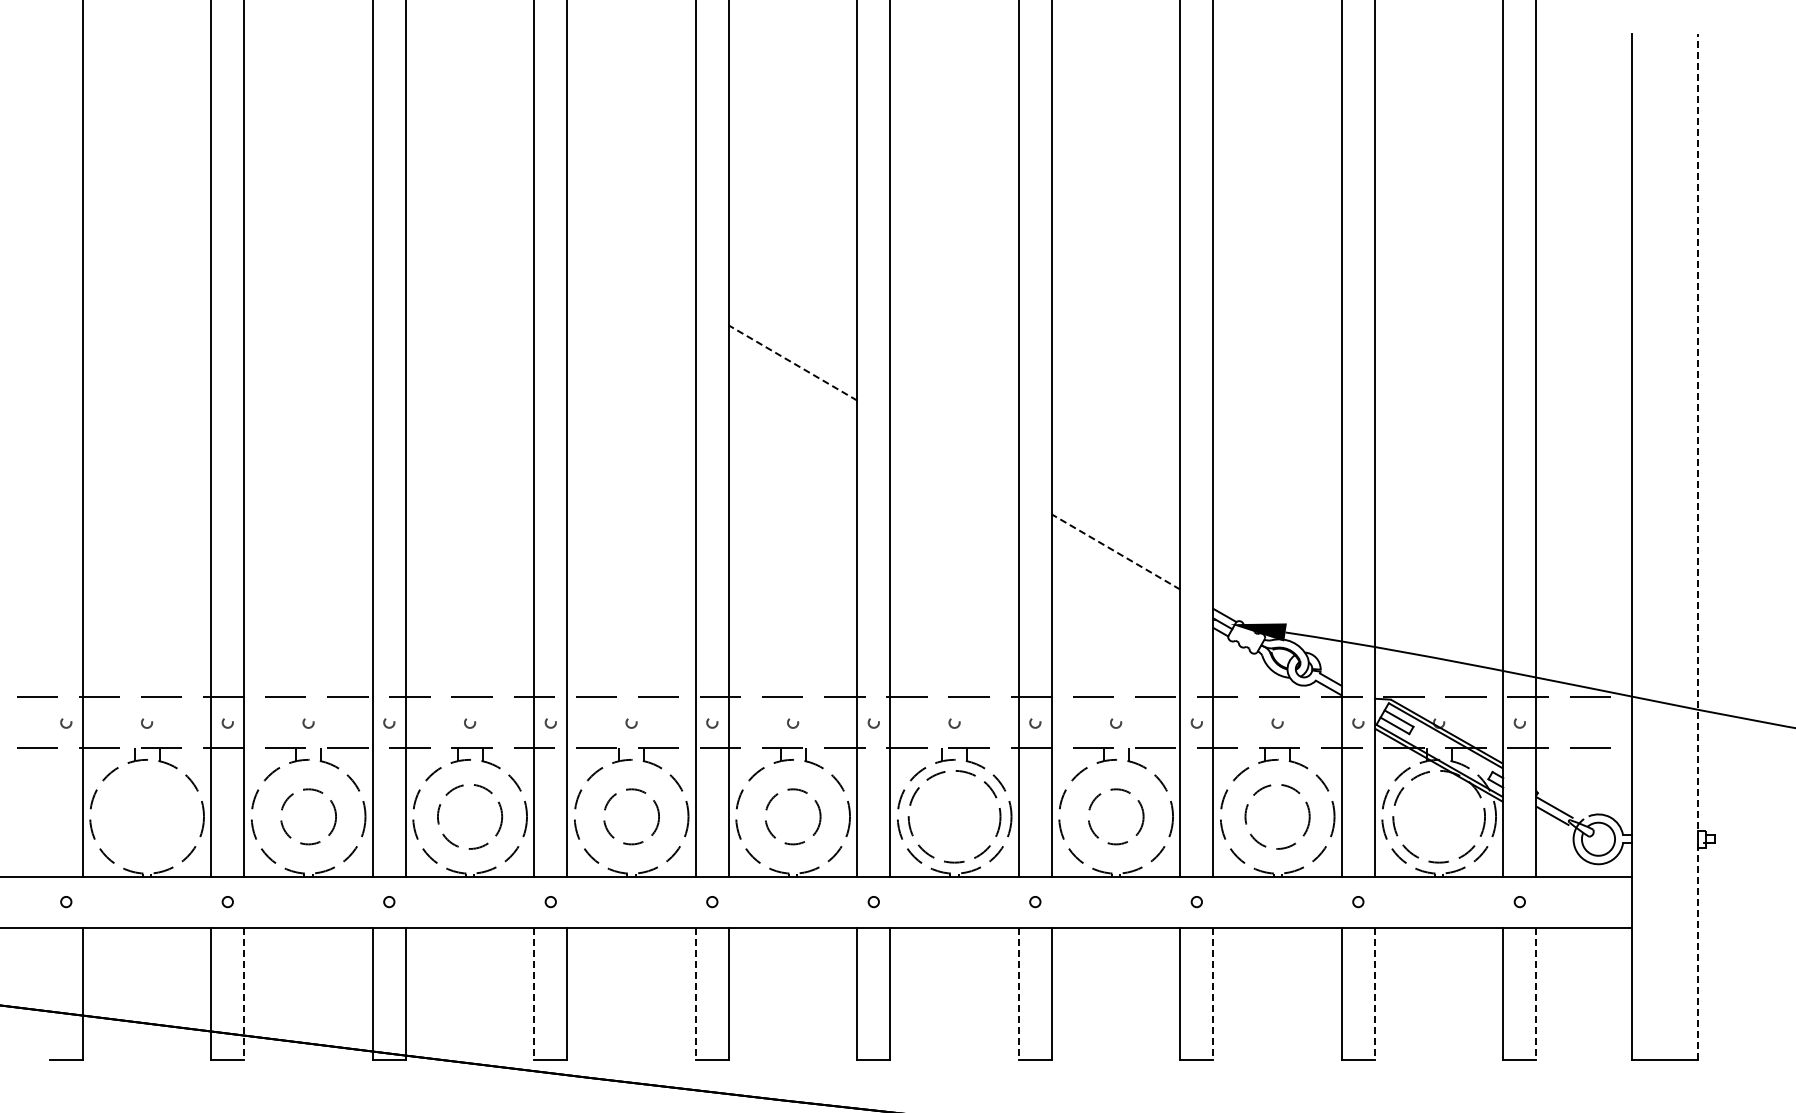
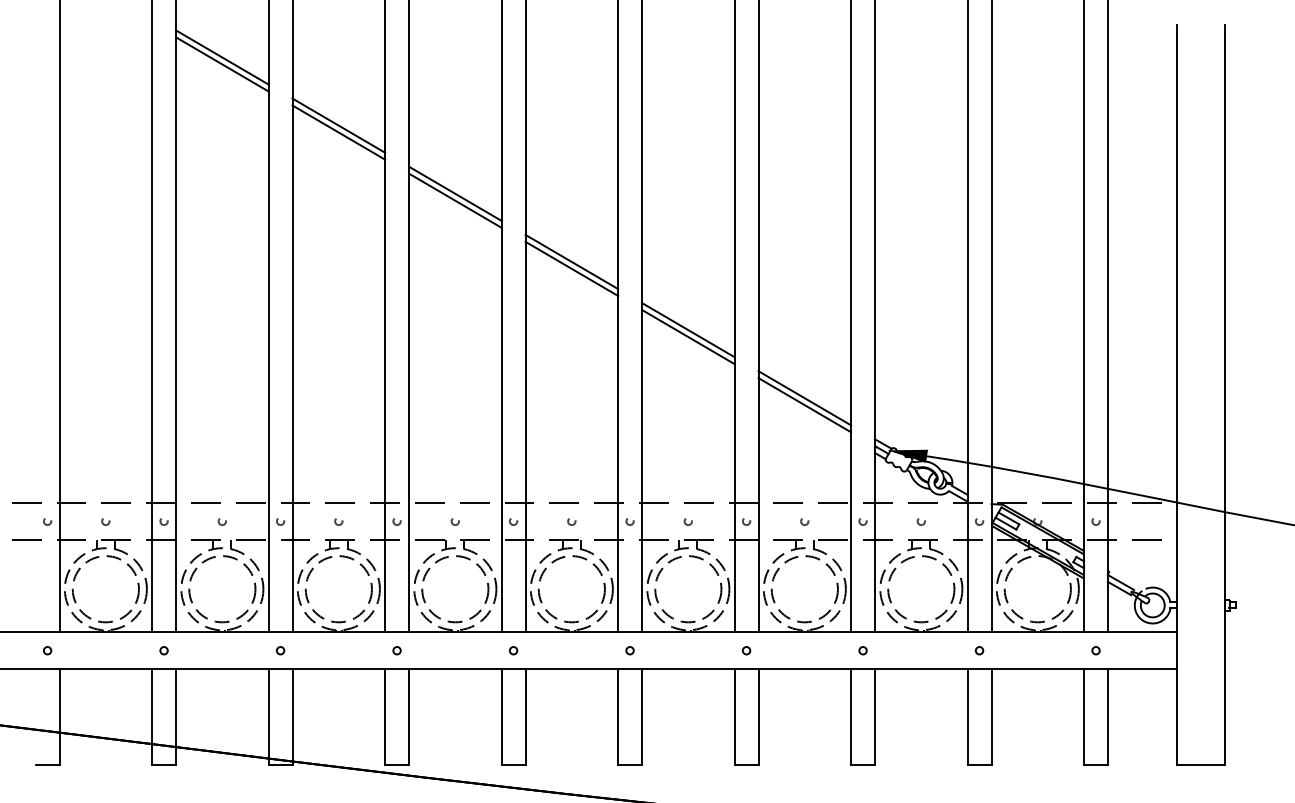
line: (308, 79) -> (222, 57), added
line: (308, 88) -> (222, 63), added
line: (469, 173) -> (338, 125), added
line: (469, 183) -> (338, 132), added
line: (631, 268) -> (455, 193), added
line: (631, 277) -> (455, 200), added
line: (792, 362) -> (571, 261), dashed -> solid
line: (792, 372) -> (571, 268), added
line: (954, 457) -> (688, 330), added
line: (954, 466) -> (688, 336), added
line: (1697, 547) -> (1224, 395), dashed -> solid
line: (1115, 551) -> (804, 397), dashed -> solid
line: (1115, 561) -> (804, 405), added
circle: (146, 816) -> (105, 589), added
circle: (308, 816) -> (222, 589), size x1.67
circle: (469, 816) -> (338, 589), size x1.43
circle: (631, 816) -> (455, 589), size x1.67
circle: (792, 816) -> (571, 589), size x1.67
circle: (1115, 816) -> (804, 589), size x1.67
circle: (1277, 816) -> (921, 589), size x1.43
line: (244, 994) -> (176, 717), dashed -> solid
line: (534, 994) -> (385, 717), dashed -> solid
line: (695, 994) -> (501, 717), dashed -> solid
line: (1018, 994) -> (734, 717), dashed -> solid
line: (1213, 994) -> (875, 717), dashed -> solid
line: (1374, 994) -> (991, 717), dashed -> solid
line: (1536, 994) -> (1108, 717), dashed -> solid

